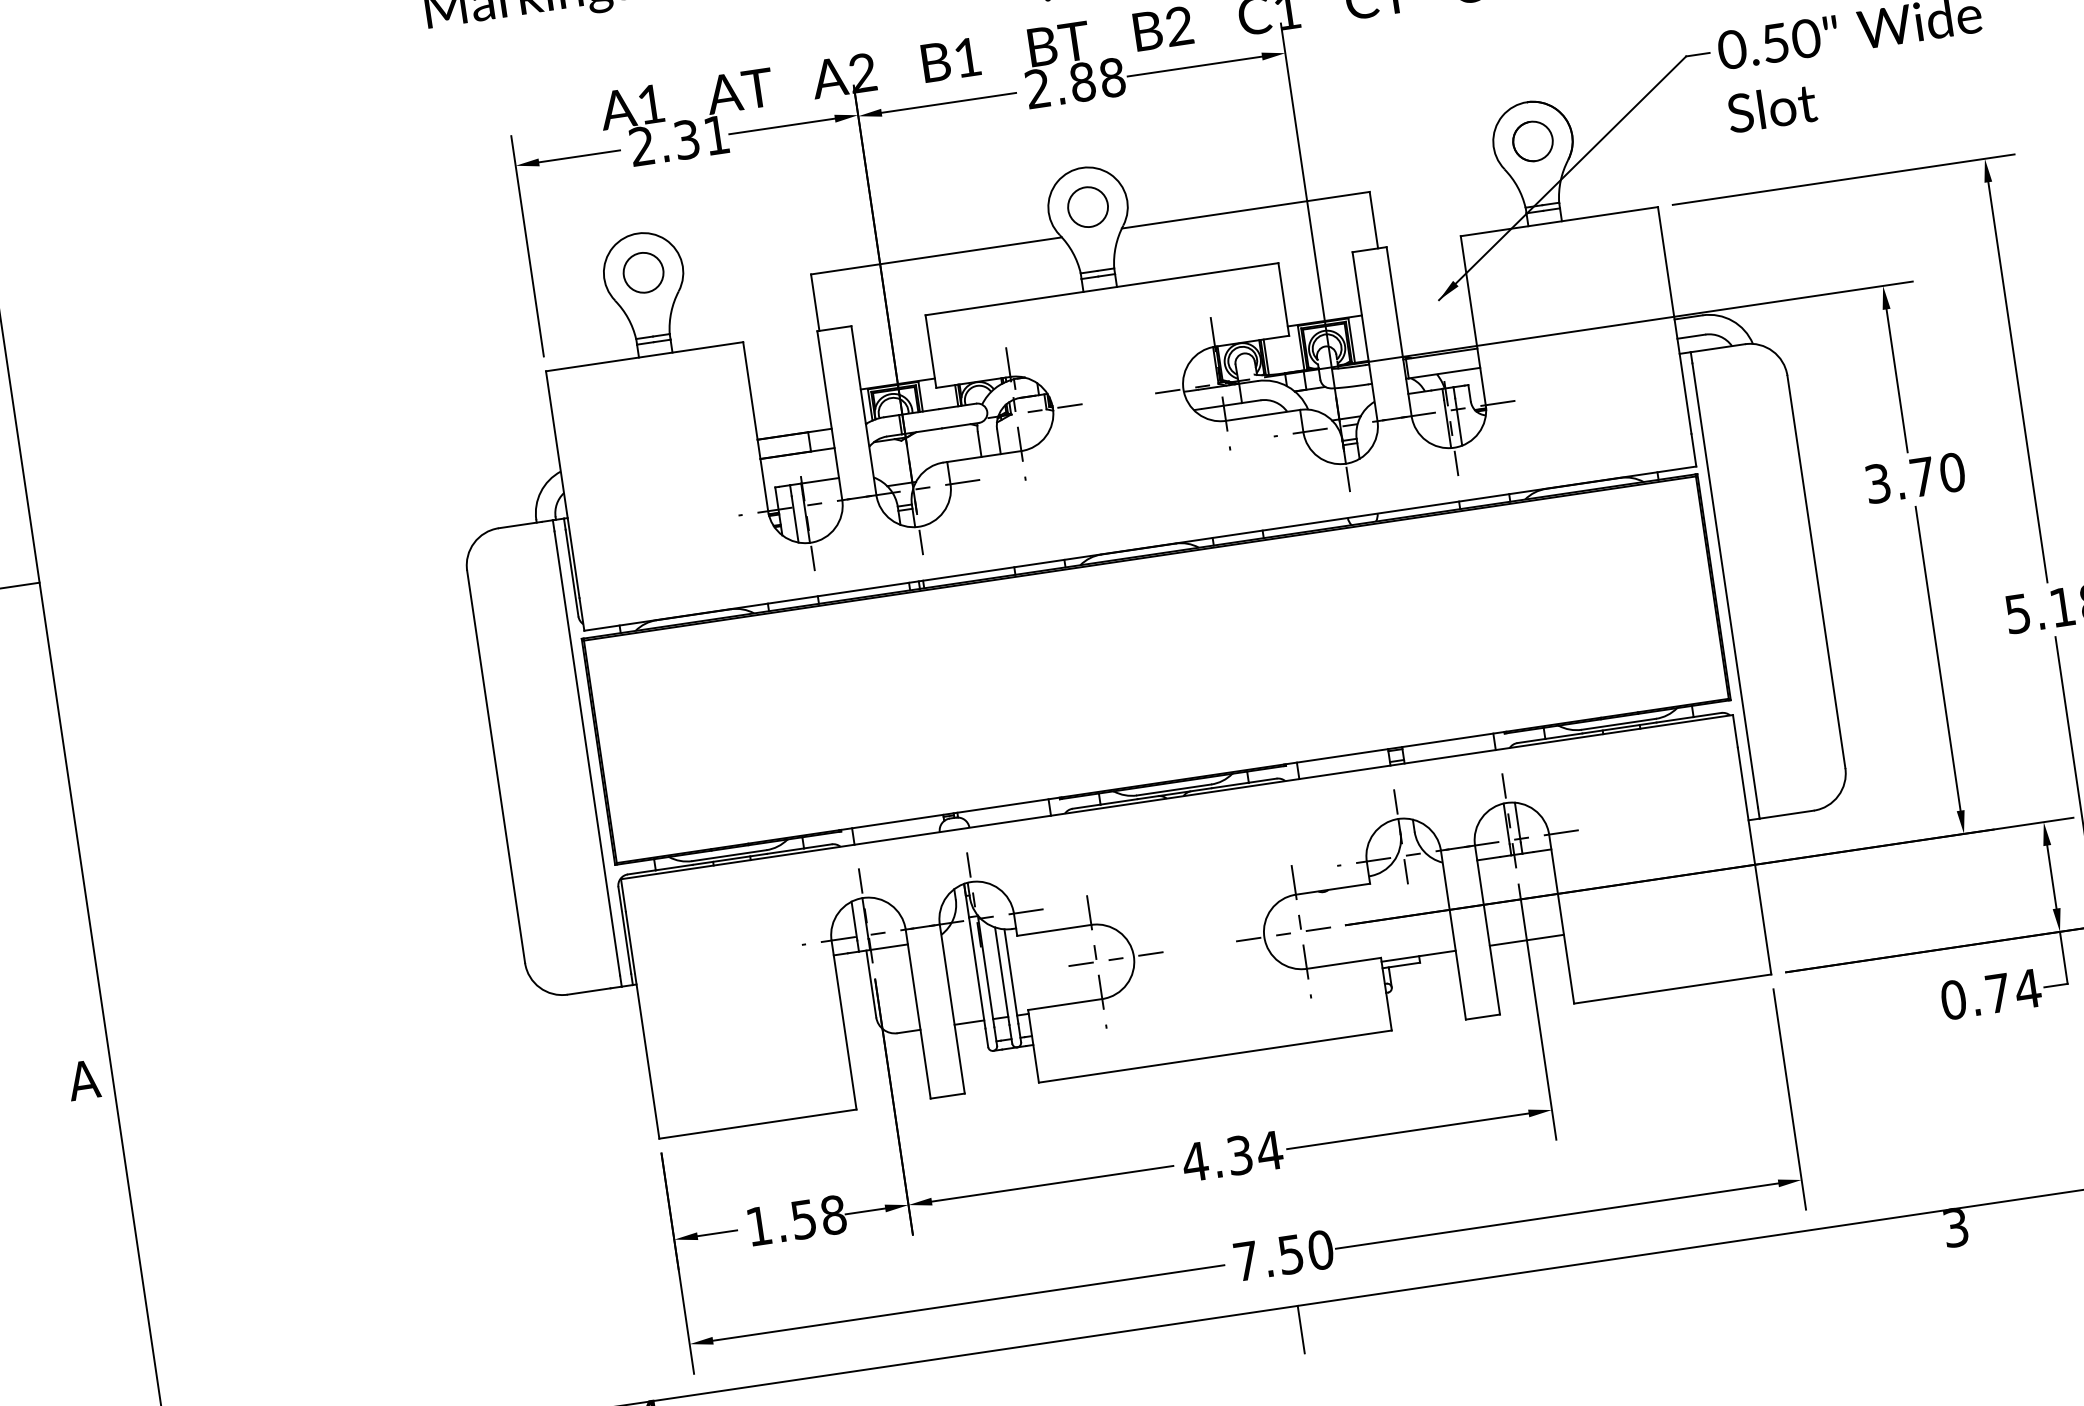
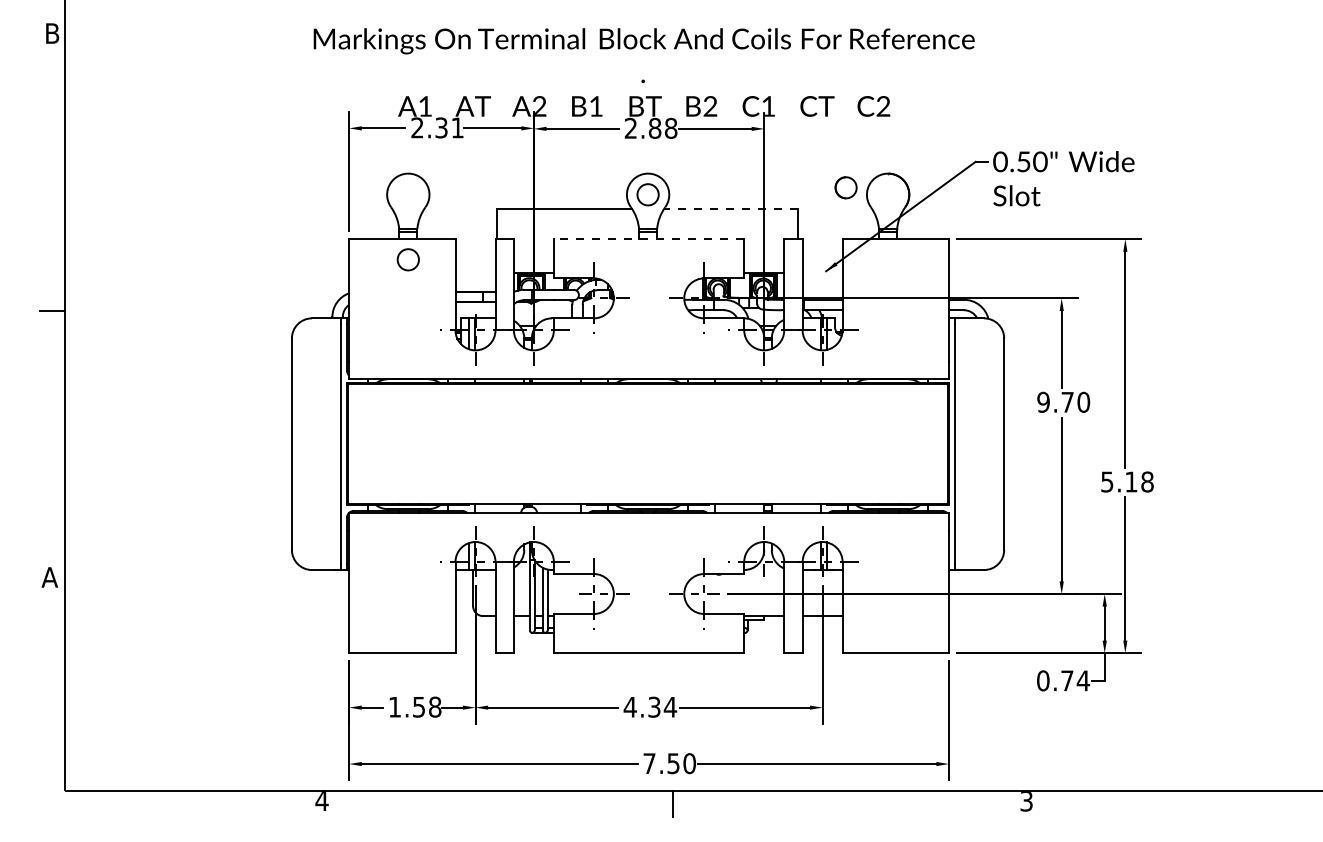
part: (1531, 141) -> (845, 187), moved
line: (1246, 209) -> (731, 208), solid -> dashed
circle: (641, 272) -> (407, 259), moved
line: (1101, 289) -> (648, 239), solid -> dashed
text: (1877, 482) -> (1043, 401), 3.70 -> 9.70

